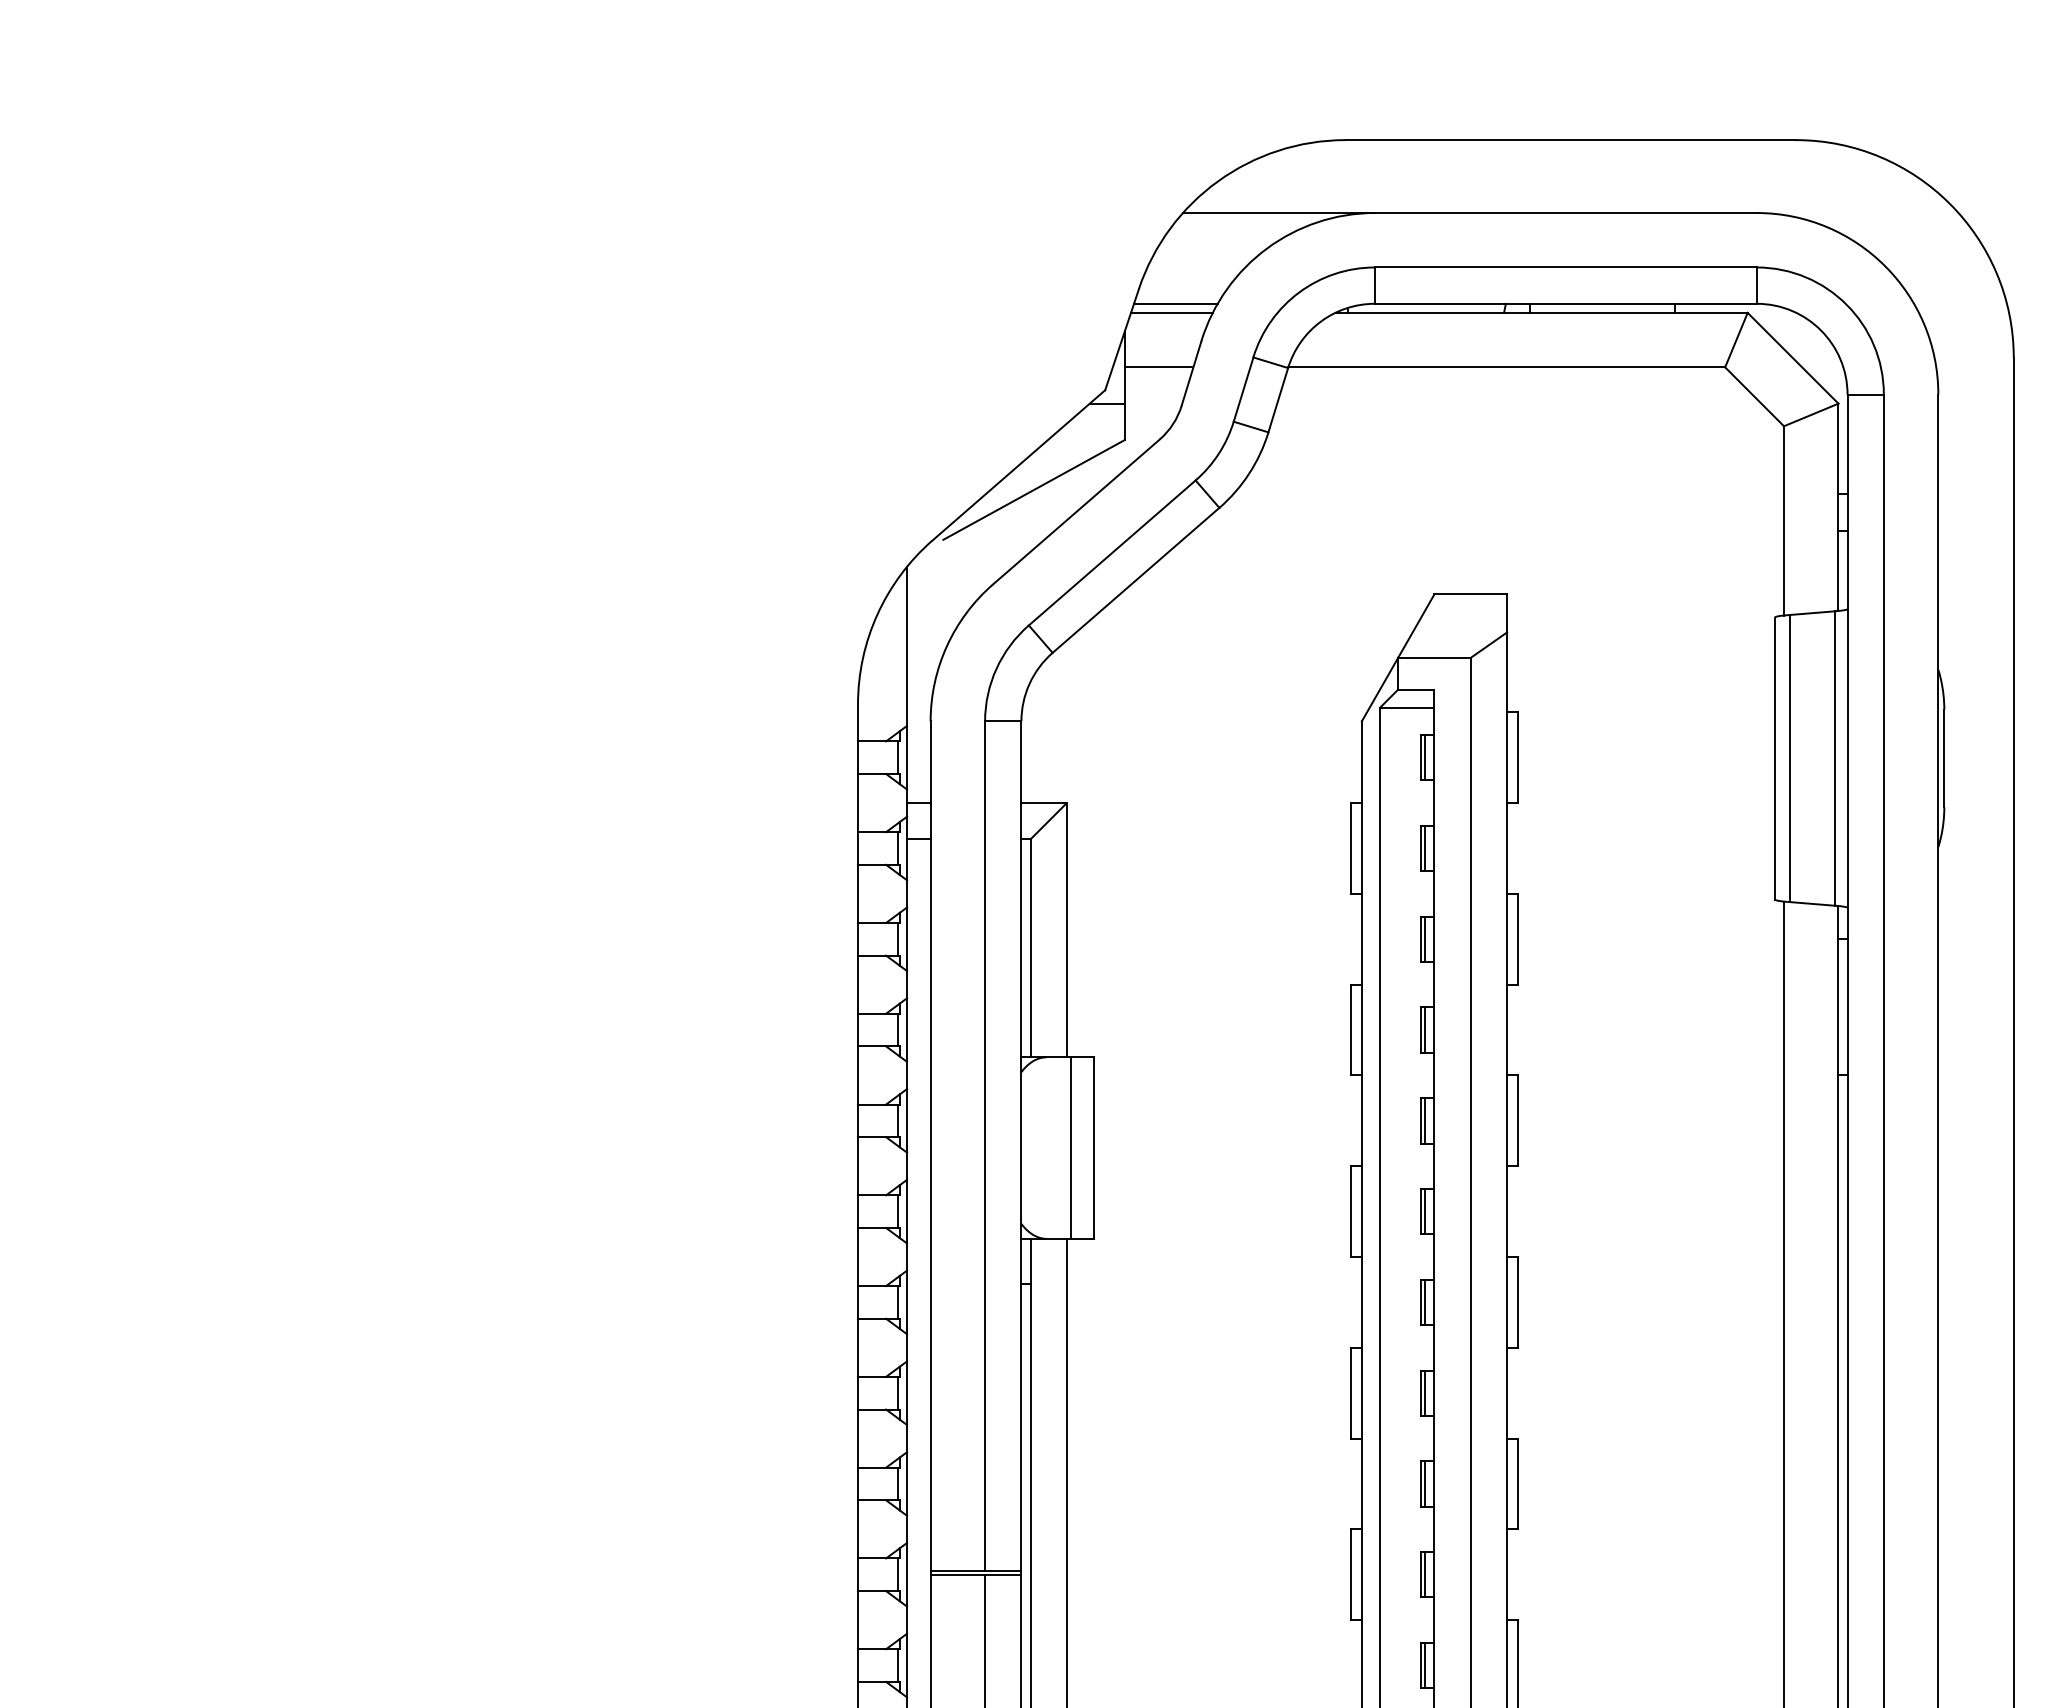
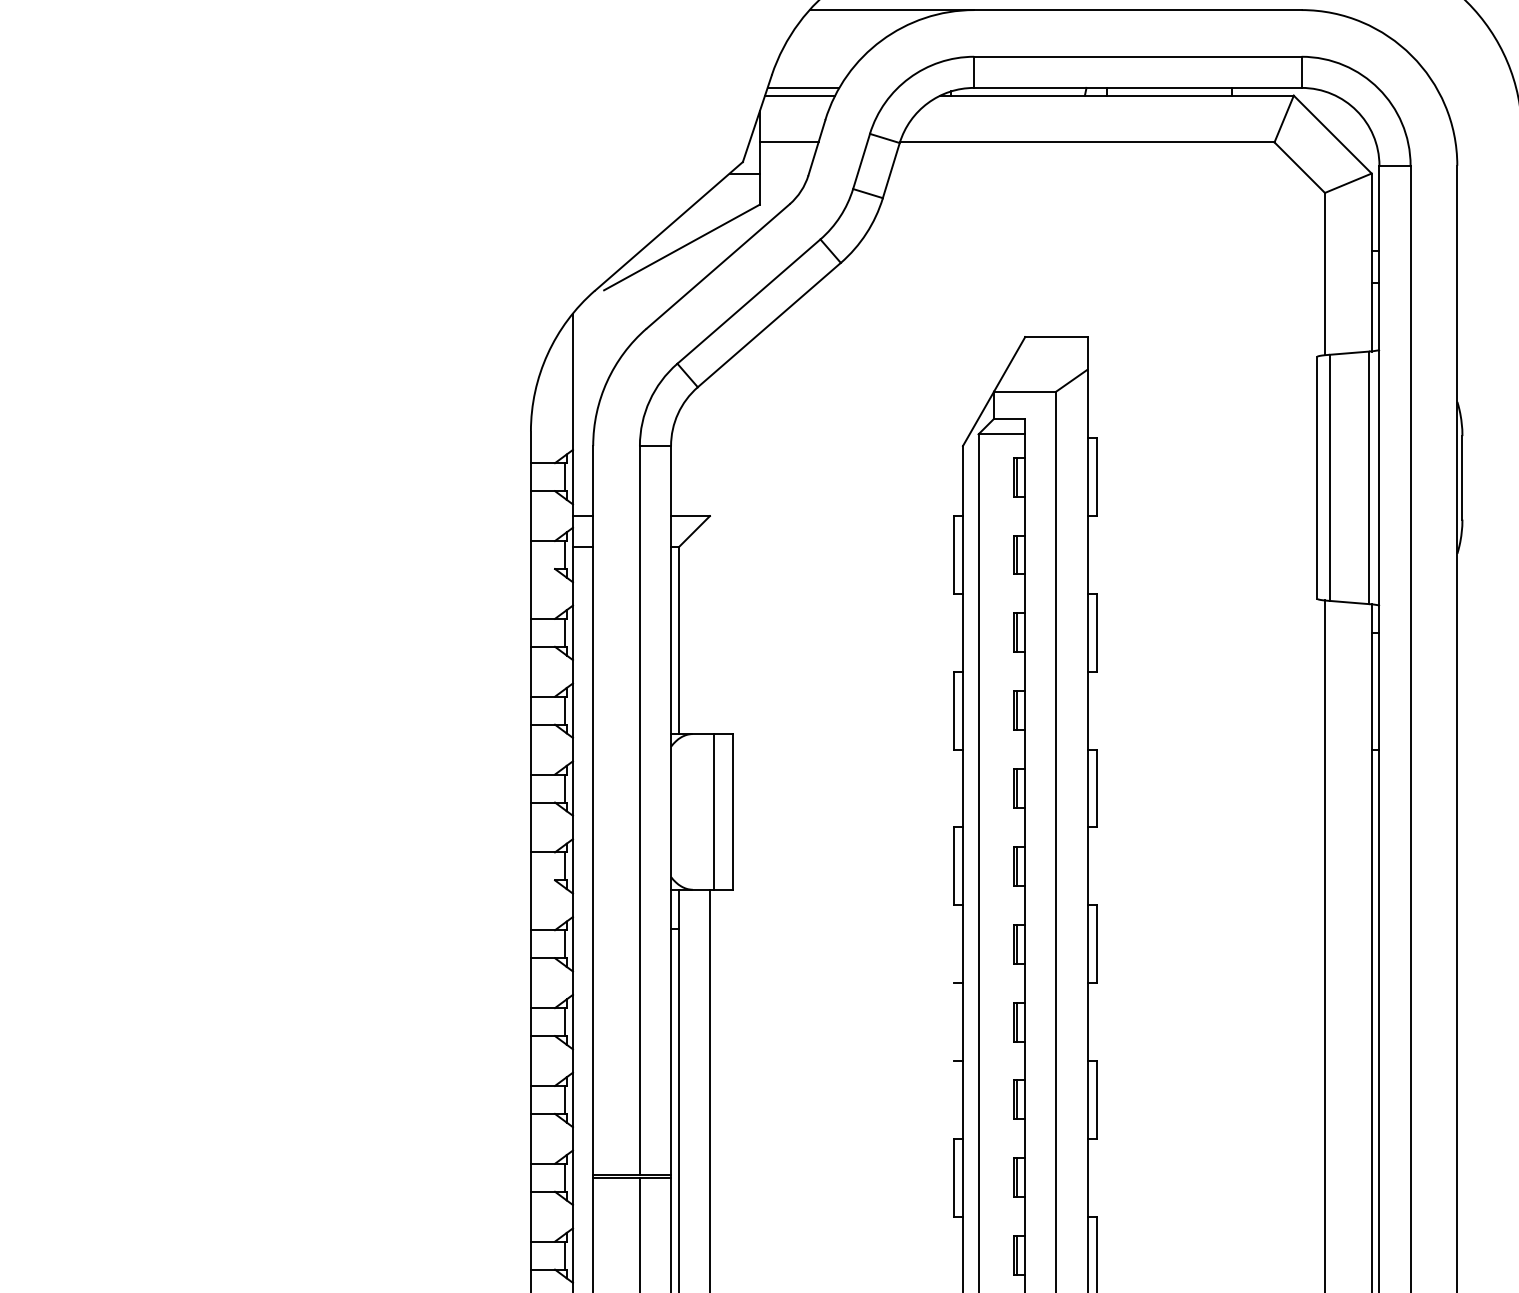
line: (872, 864) -> (543, 568), removed
line: (1066, 930) -> (709, 625), removed
line: (872, 1227) -> (543, 879), removed
line: (1351, 1392) -> (954, 1021), removed

